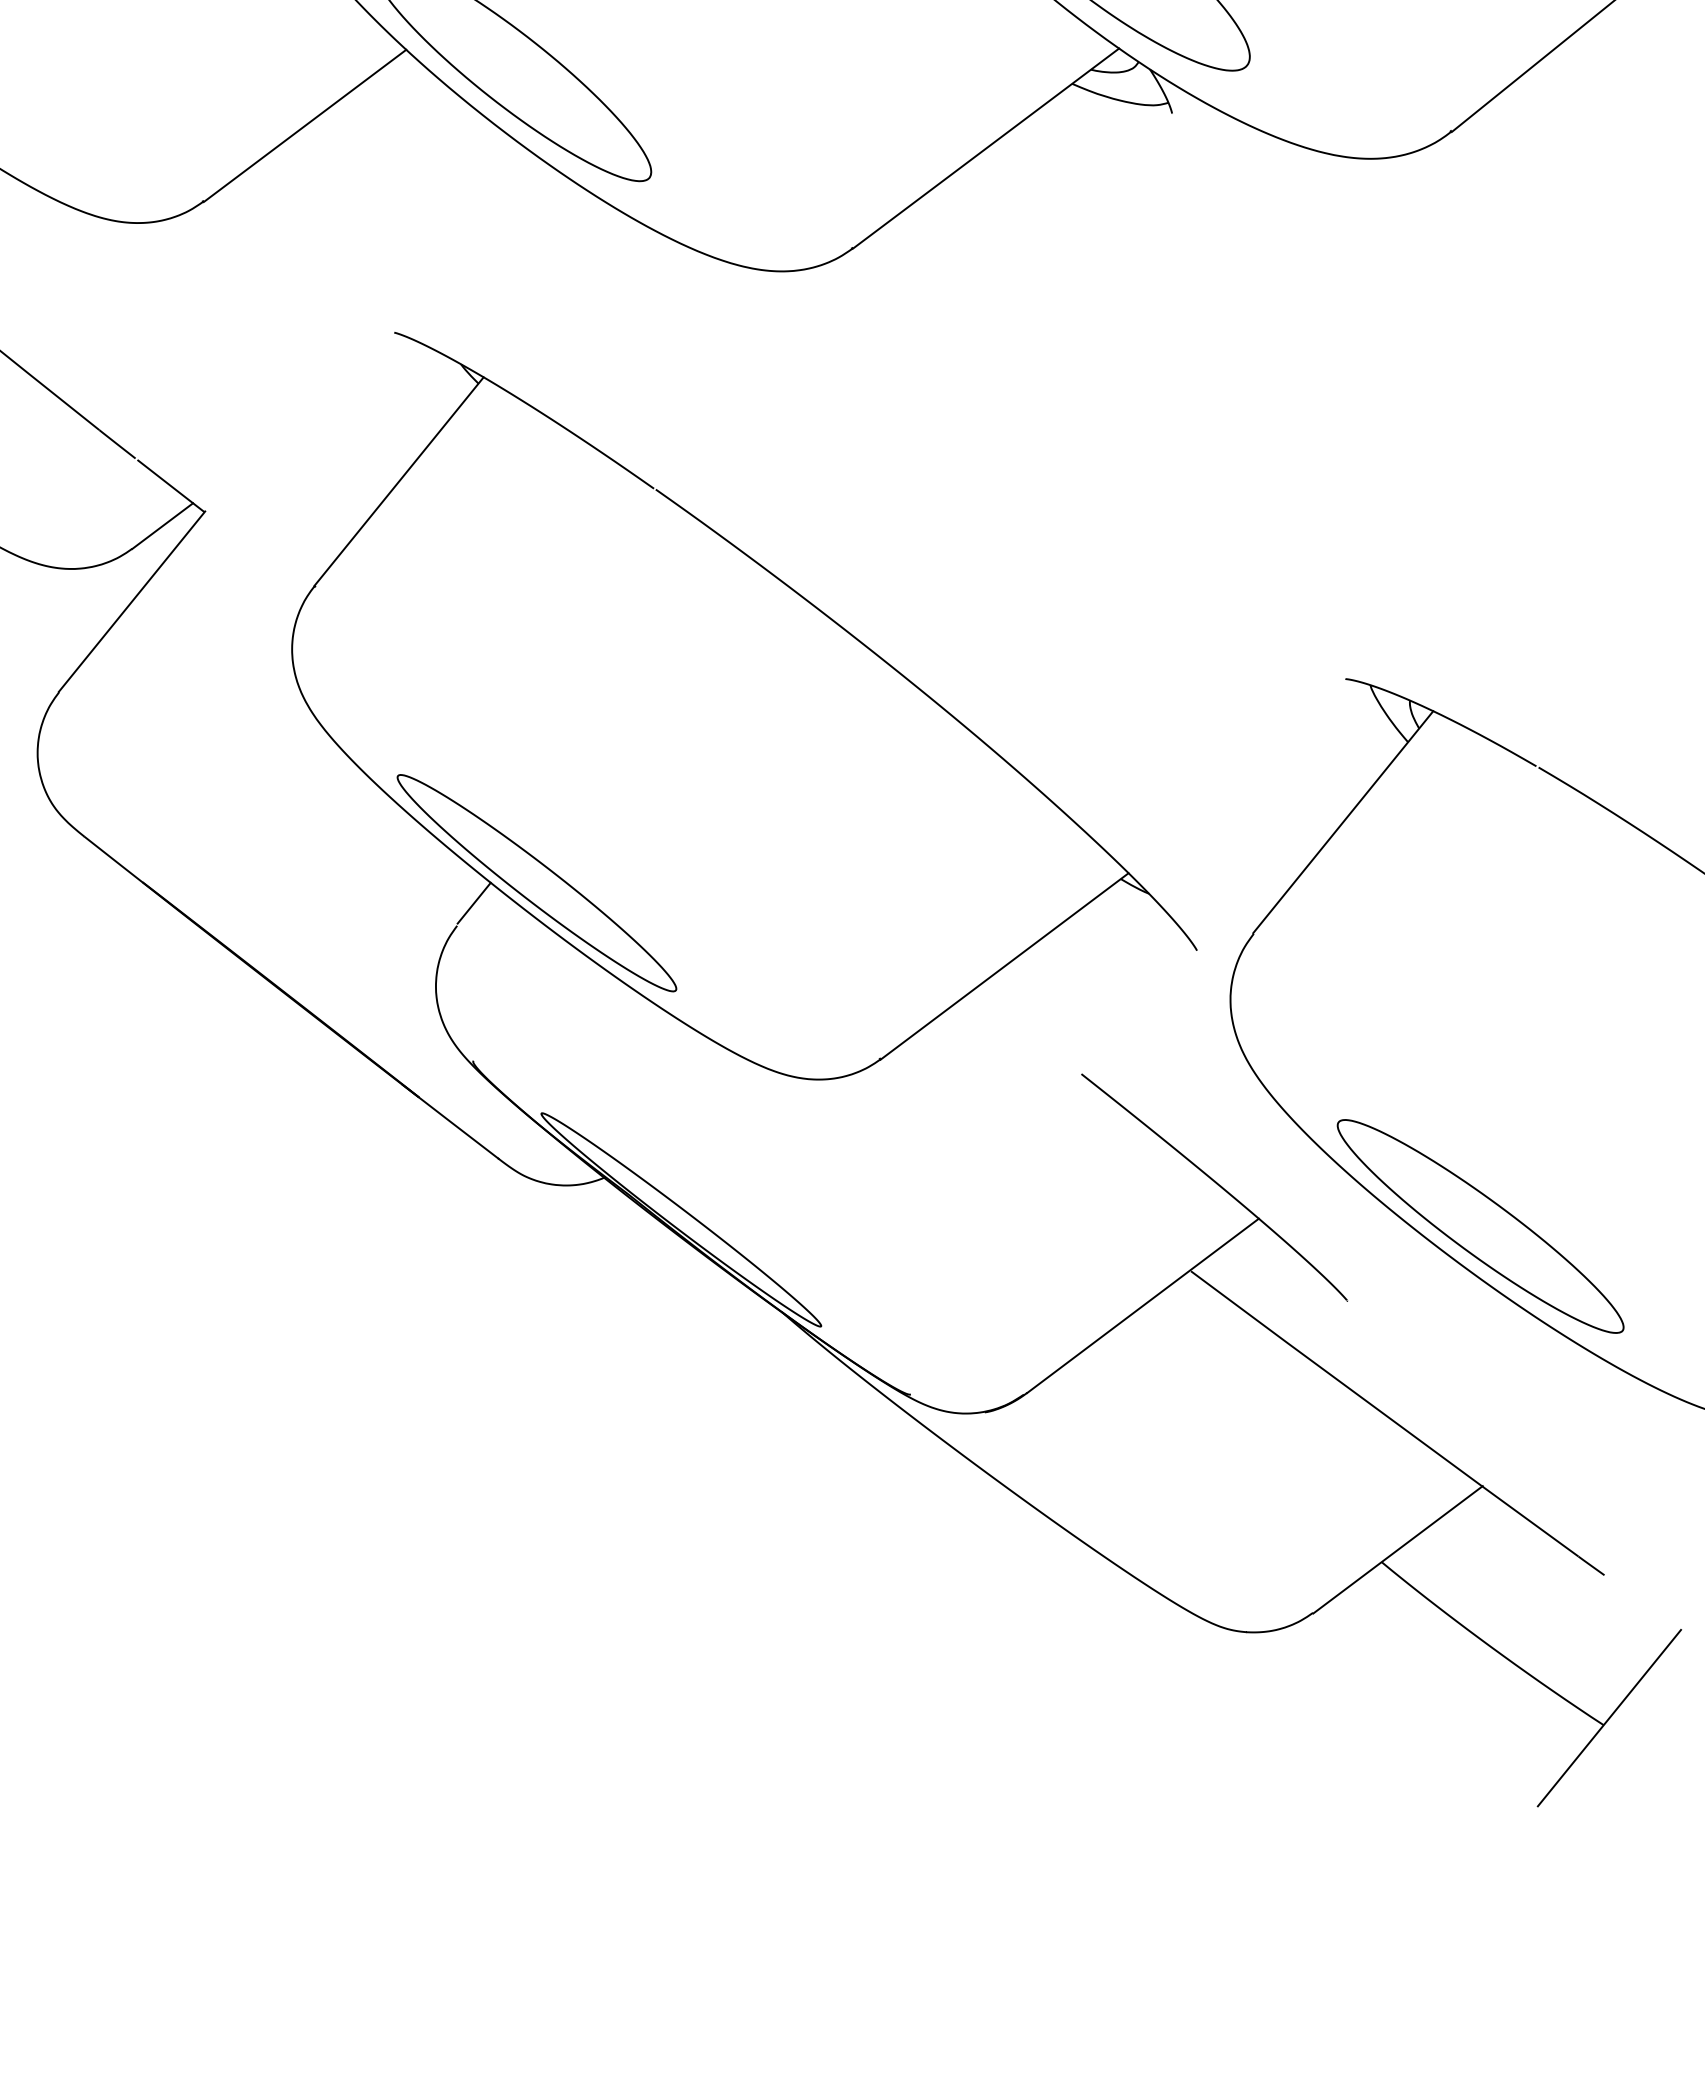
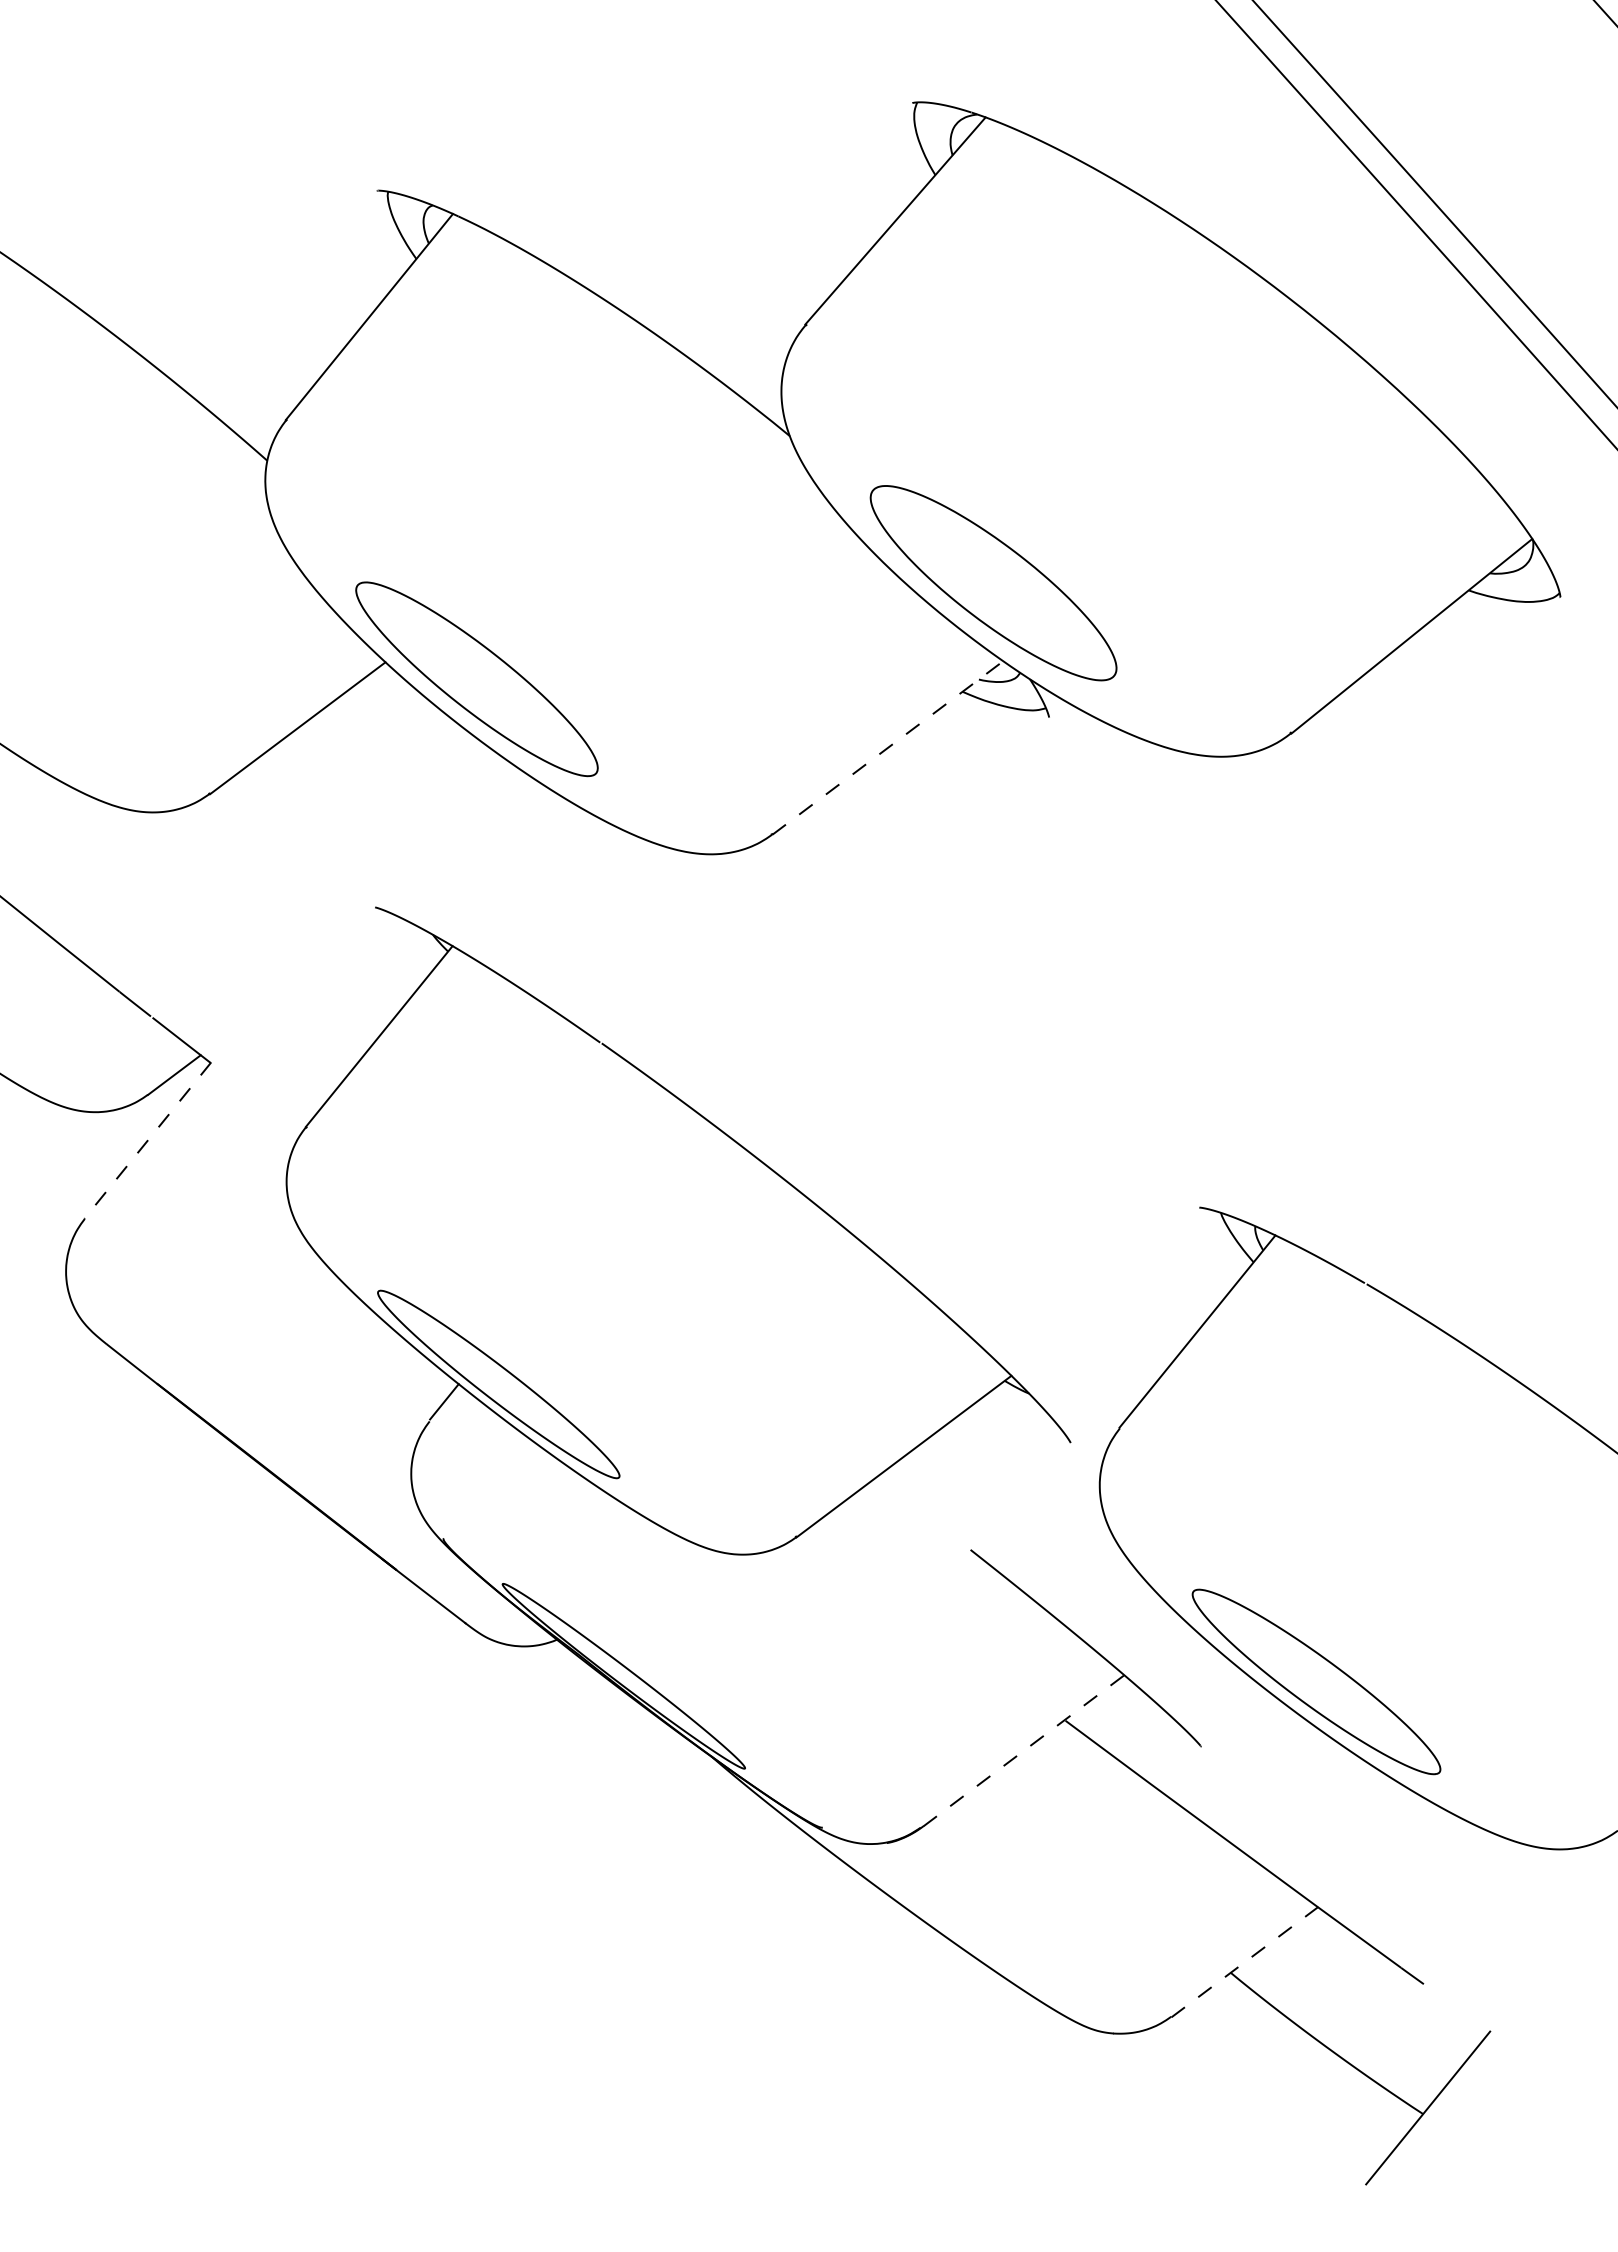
line: (986, 148) -> (888, 747), solid -> dashed
line: (131, 601) -> (147, 1140), solid -> dashed
line: (1142, 1305) -> (1023, 1750), solid -> dashed
line: (1397, 1550) -> (1244, 1962), solid -> dashed

